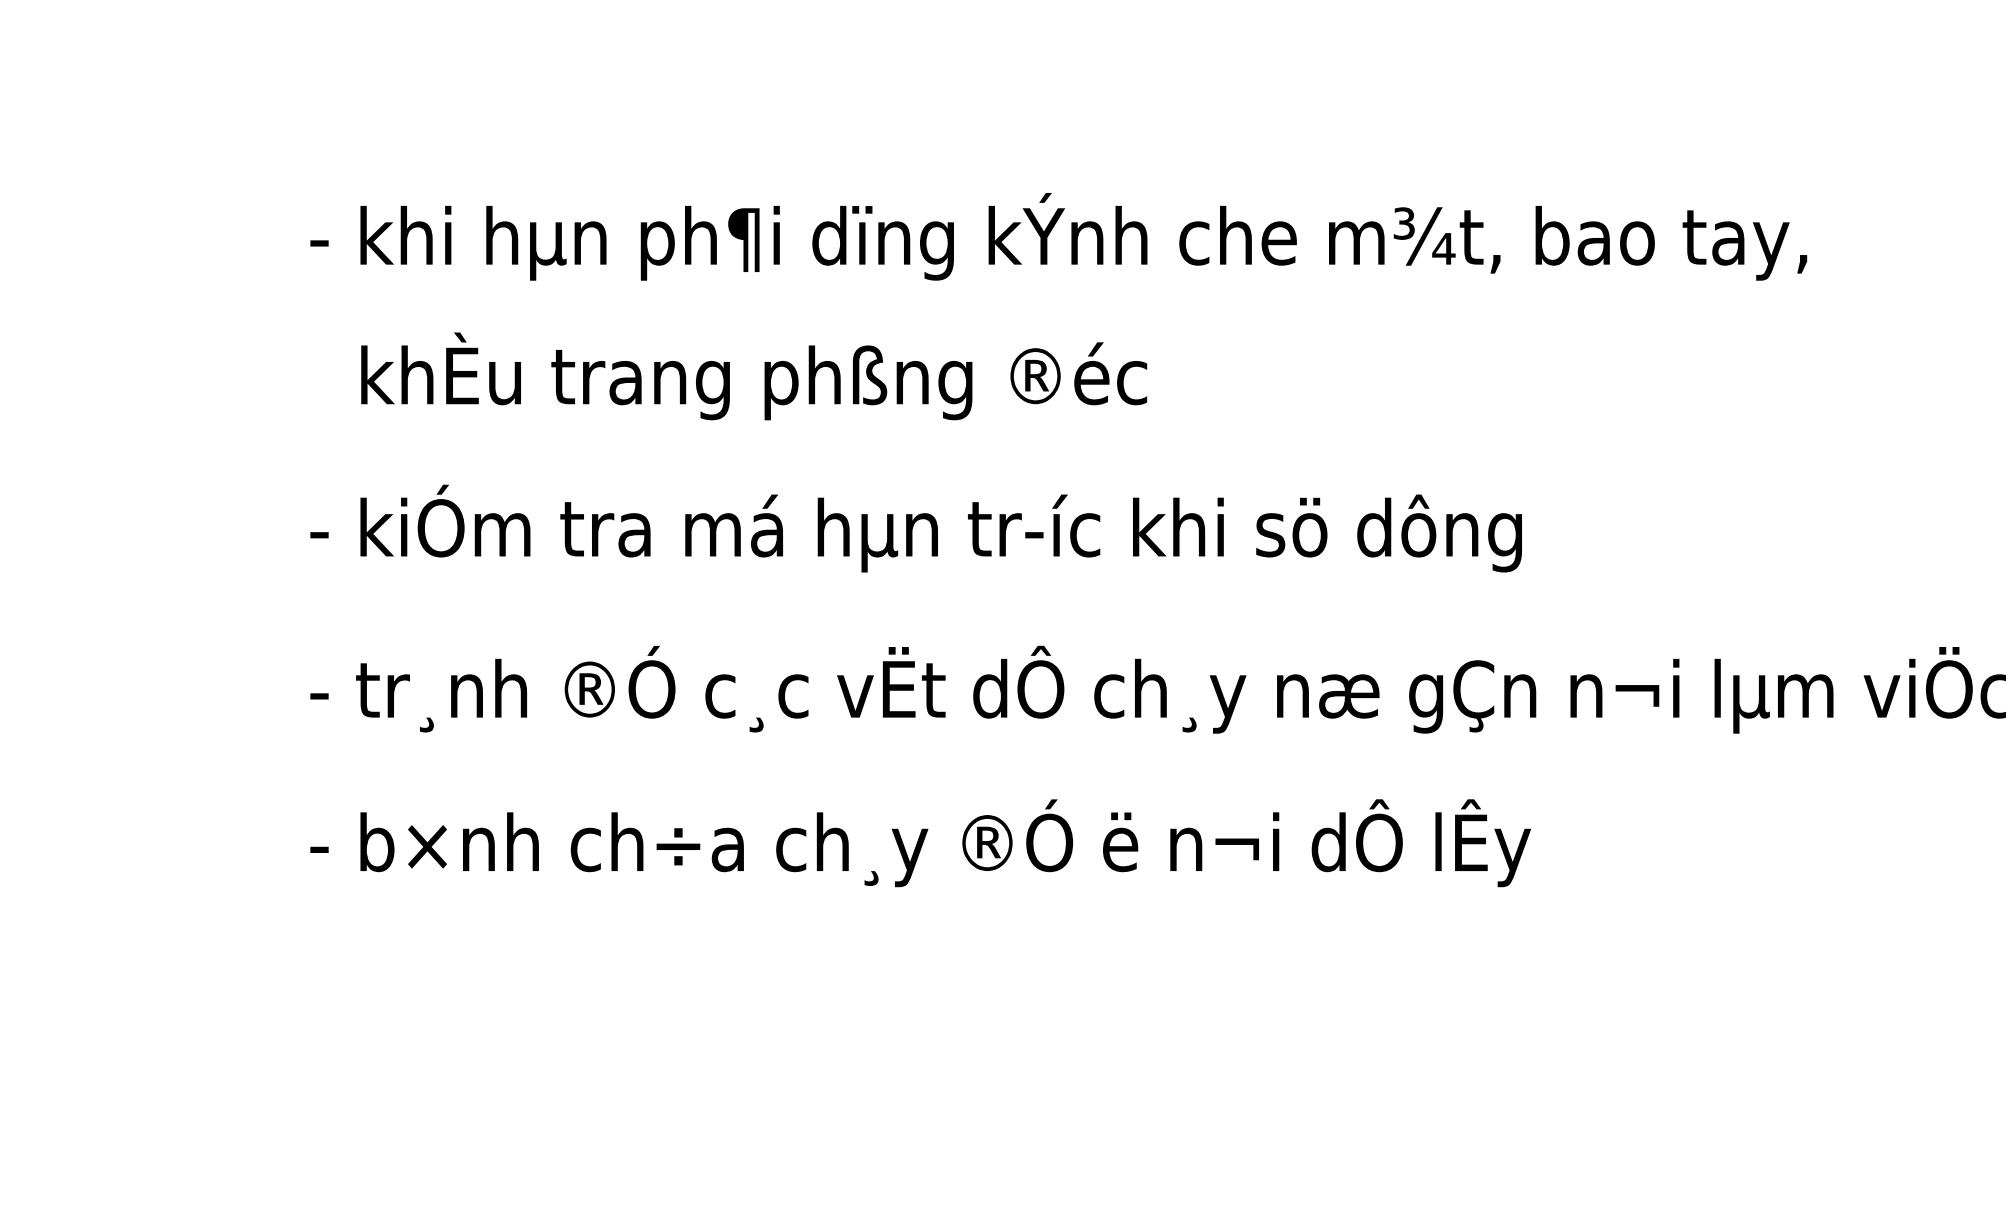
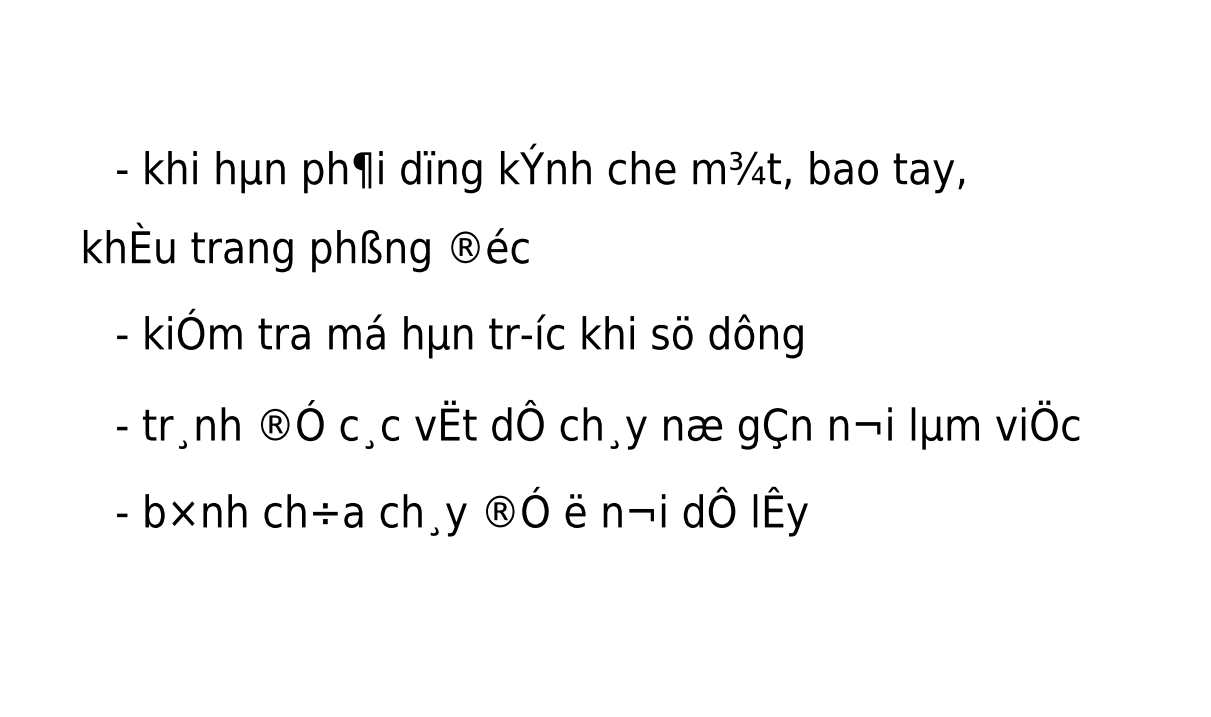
text: (752, 376) -> (305, 247), moved

